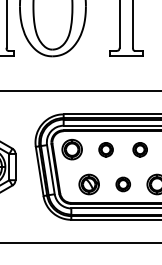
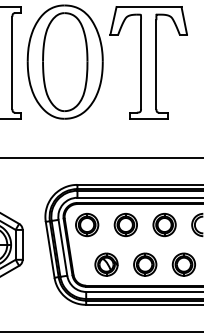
part: (105, 150) -> (125, 225), size x1.43
part: (140, 150) -> (164, 225), size x1.43
part: (123, 184) -> (145, 264), size x1.43

